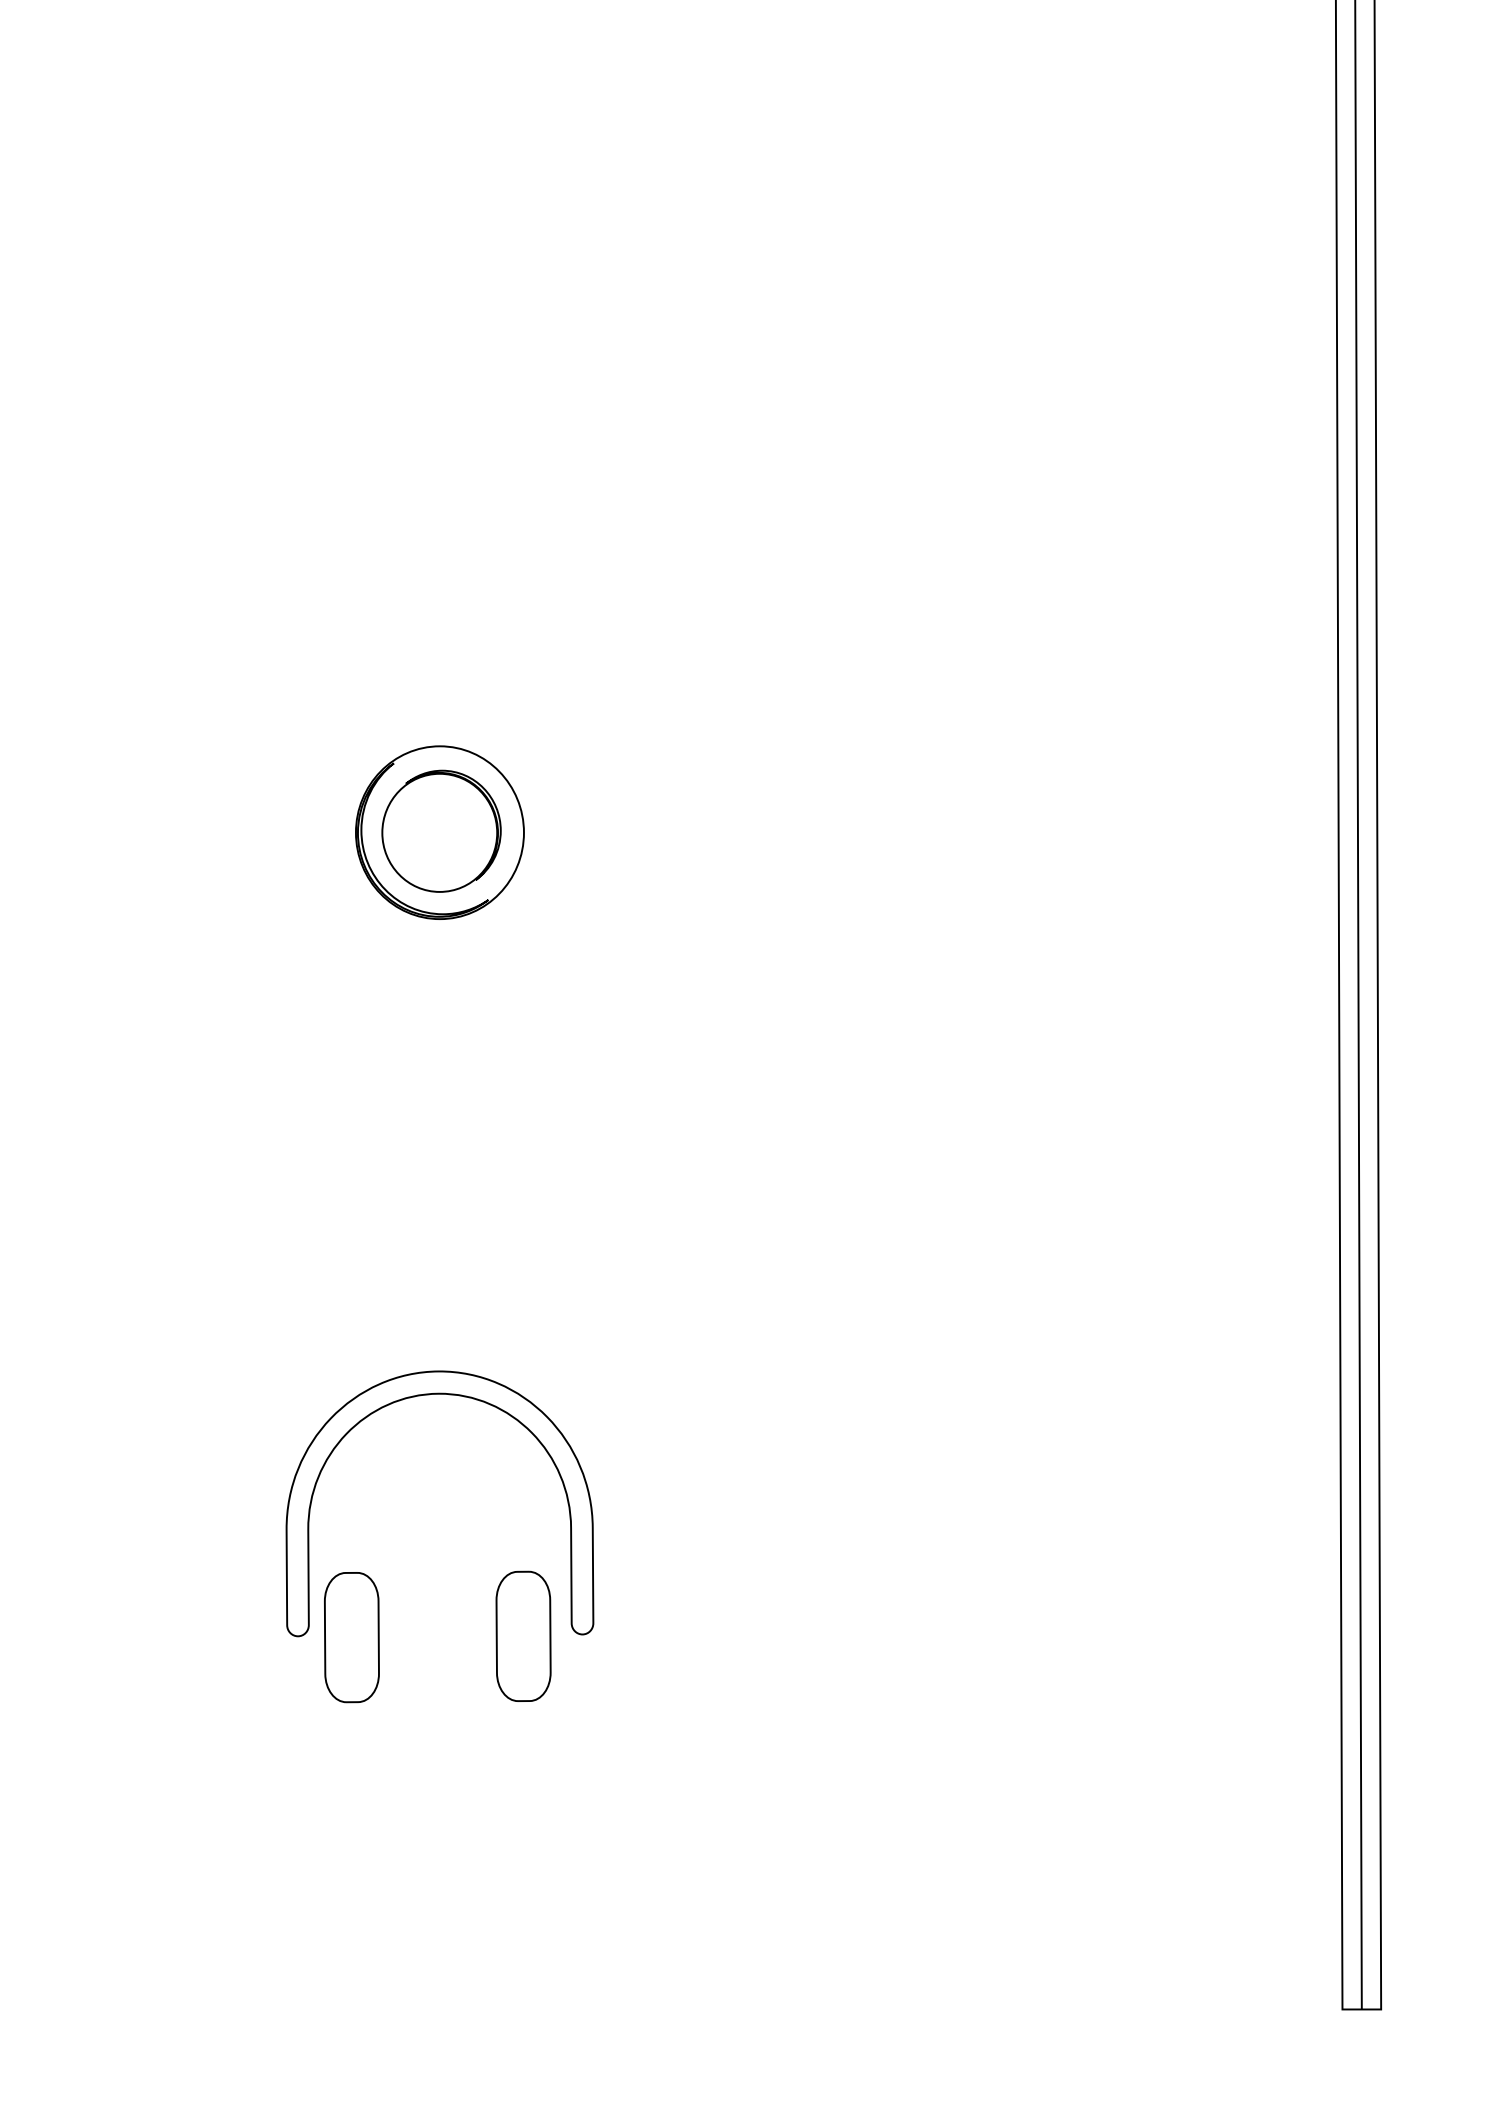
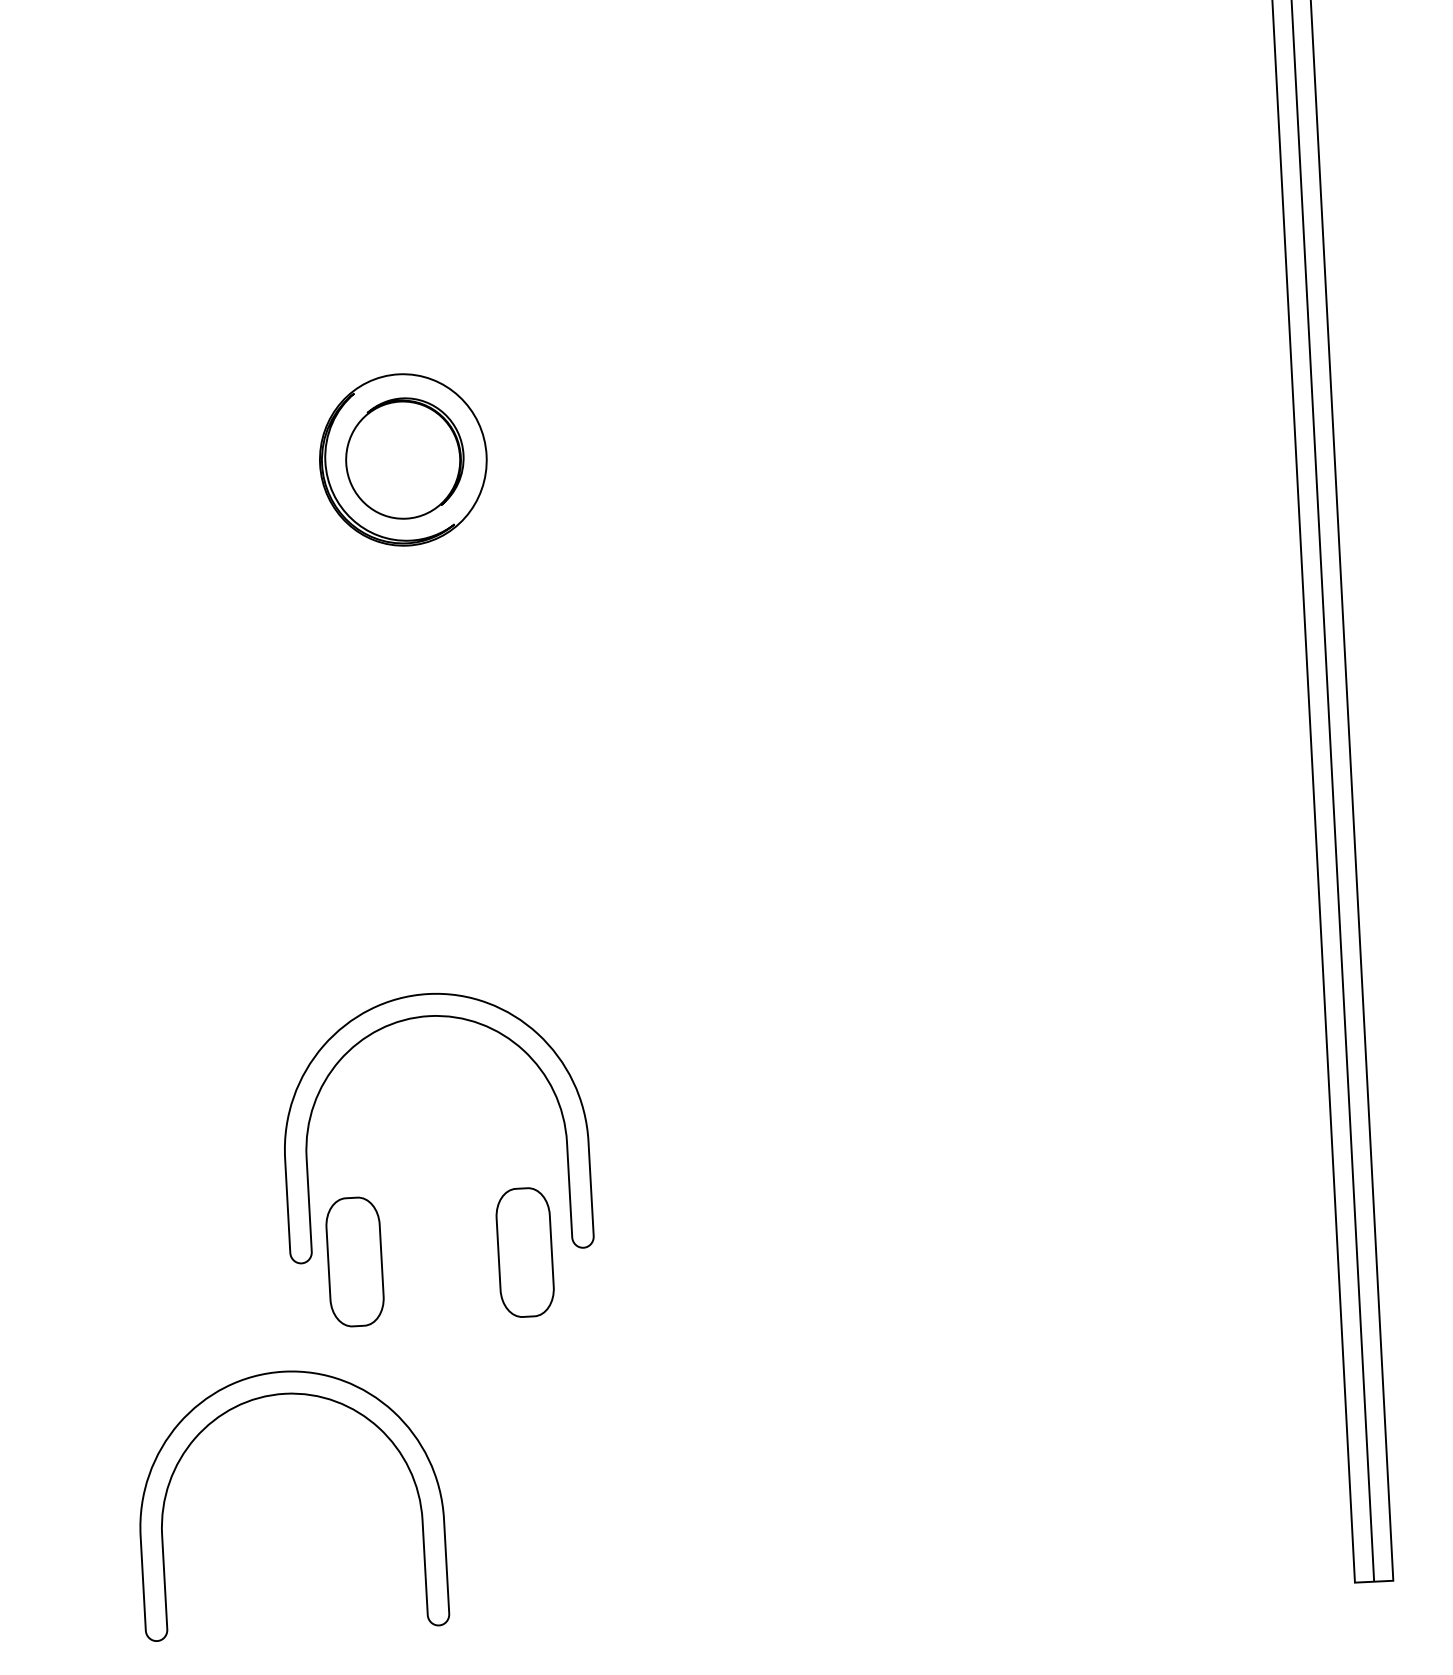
part: (265, 1768) -> (275, 1396), added

